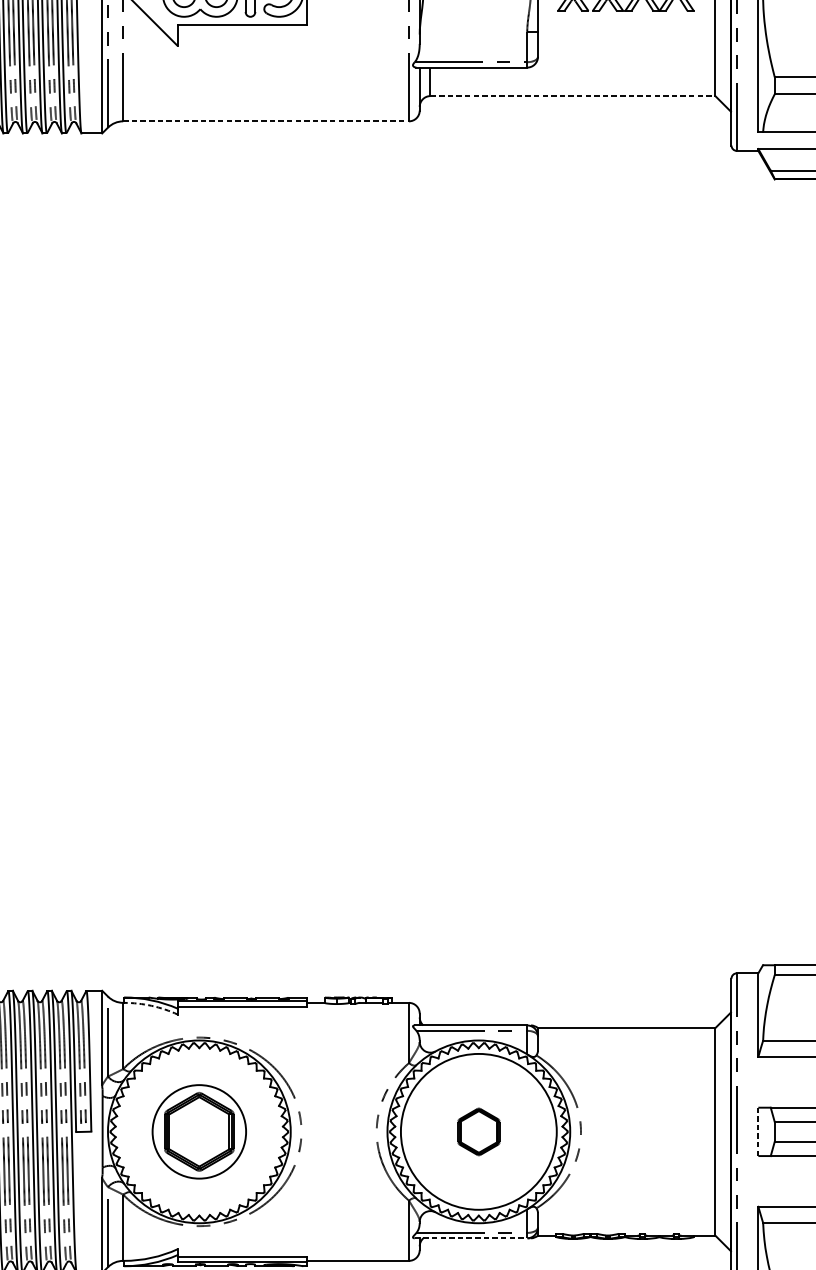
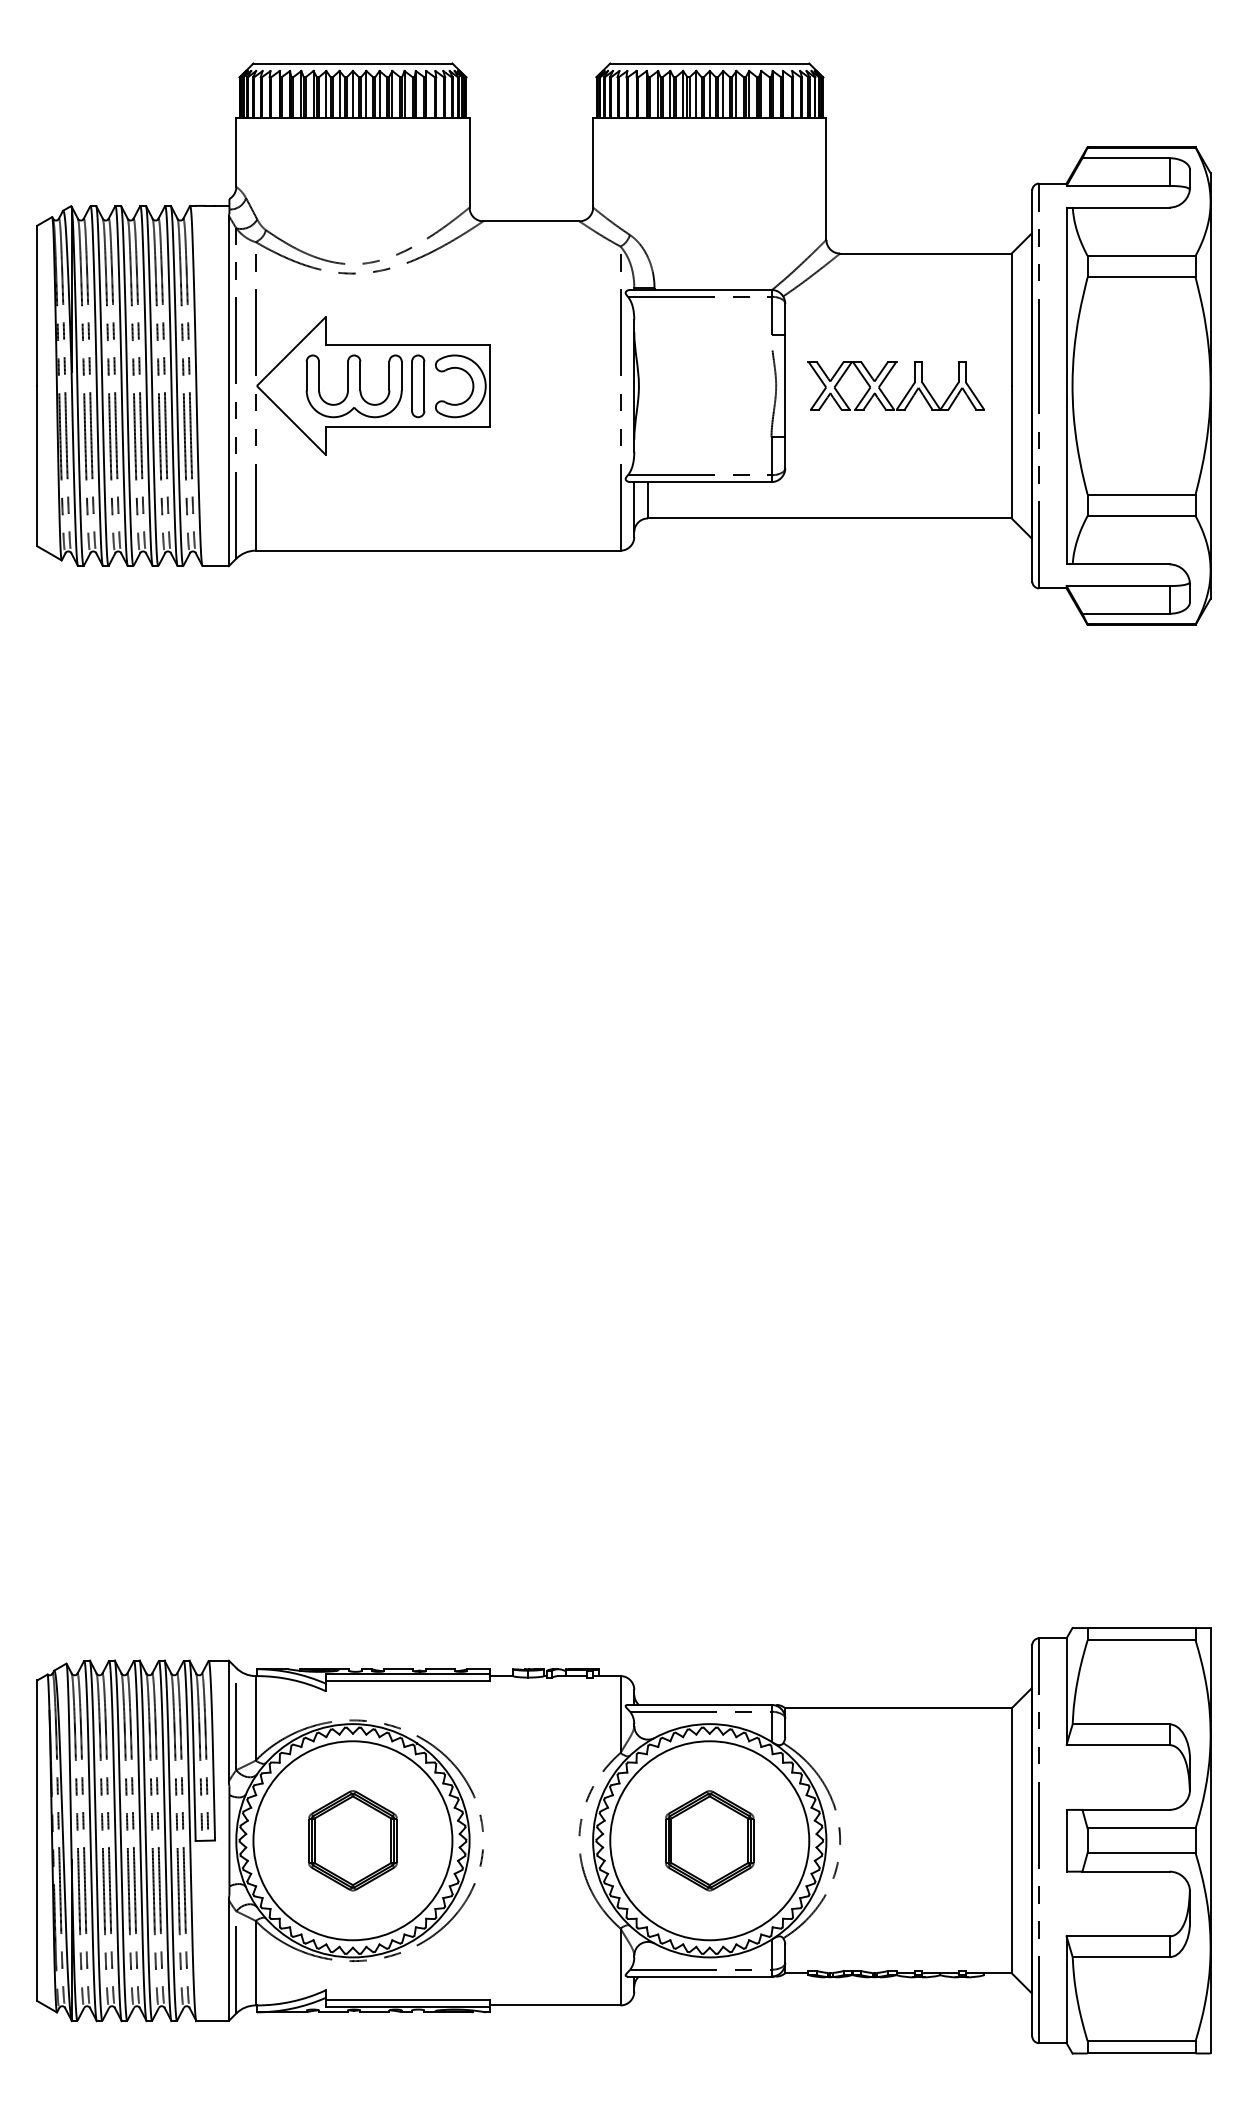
line: (572, 96) -> (829, 518), dashed -> solid
line: (266, 121) -> (438, 550), dashed -> solid
arc: (152, 1005) -> (292, 1679), dashed -> solid
circle: (199, 1131) -> (352, 1840), size x1.67
part: (478, 1131) -> (709, 1840), size x1.67
line: (758, 1131) -> (1066, 1840), dashed -> solid
line: (470, 1238) -> (699, 1976), dashed -> solid

